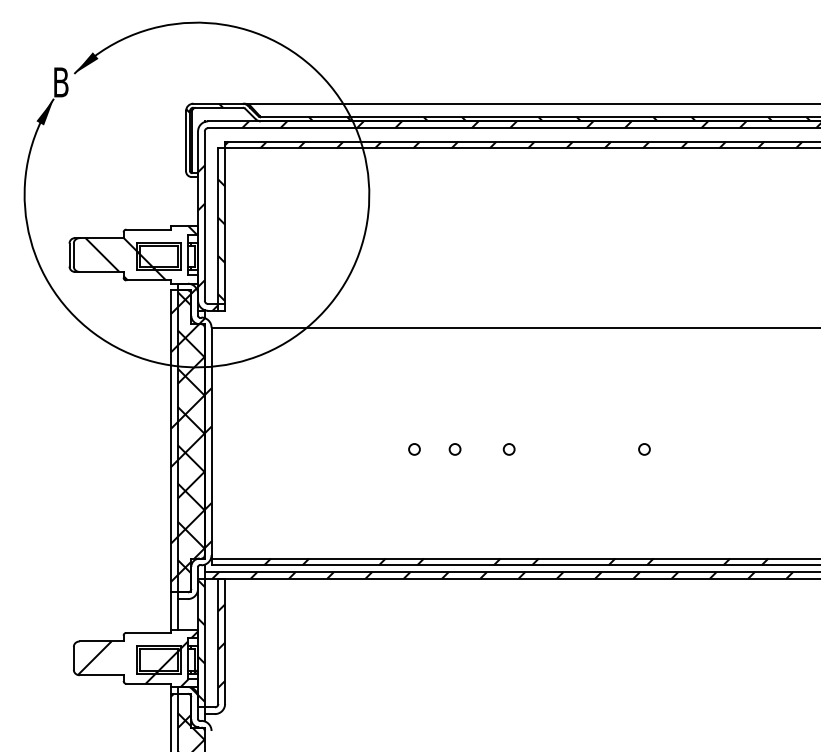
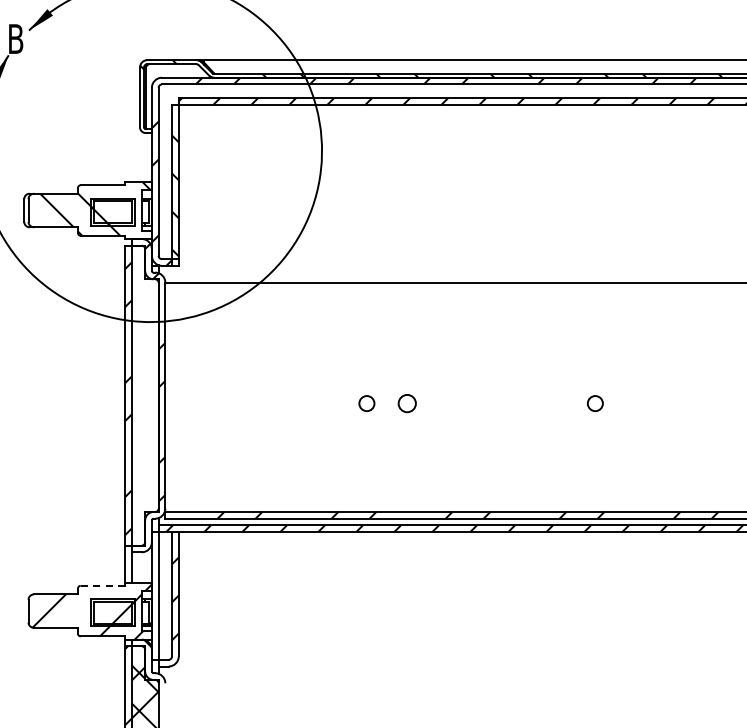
hatch: (190, 433) -> (144, 387), removed
circle: (414, 449) -> (366, 403), size x1.4
circle: (454, 449) -> (406, 403), size x1.6
circle: (508, 449) -> (460, 403), removed
circle: (644, 449) -> (595, 403), size x1.4
line: (148, 632) -> (102, 585), solid -> dashed
hatch: (201, 640) -> (155, 593), removed

